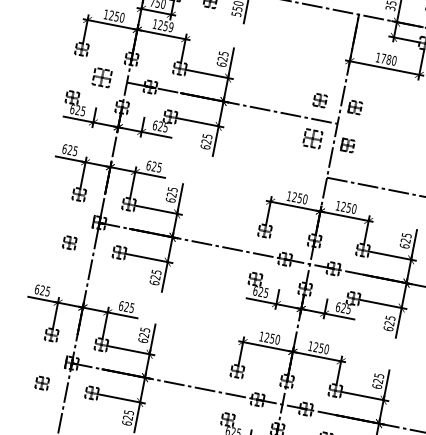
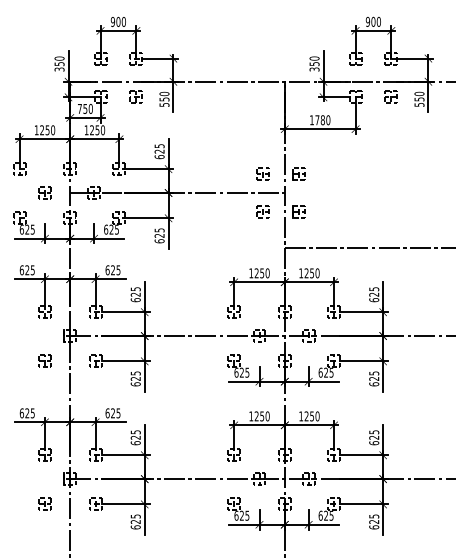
text: (170, 27) -> (102, 130), 1259 -> 1250
part: (101, 77) -> (44, 192), size x0.71
part: (312, 137) -> (262, 211), size x0.71

